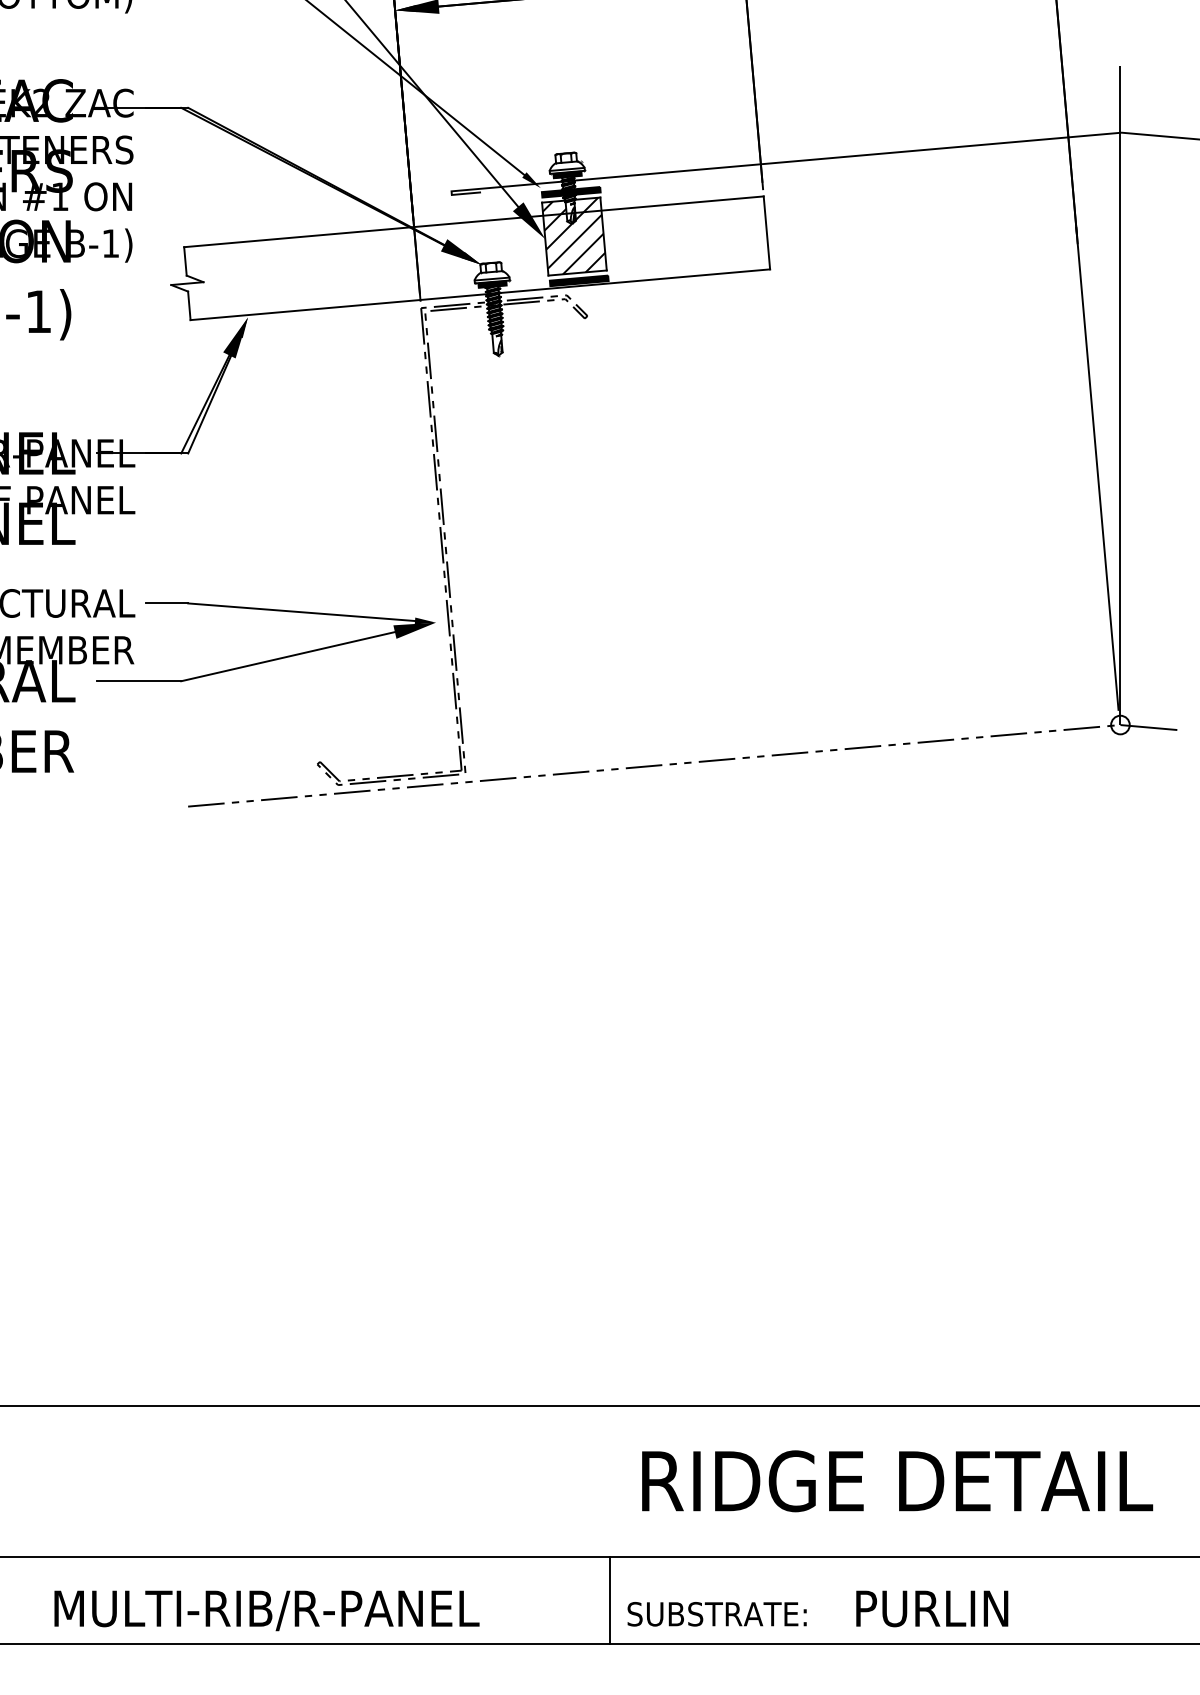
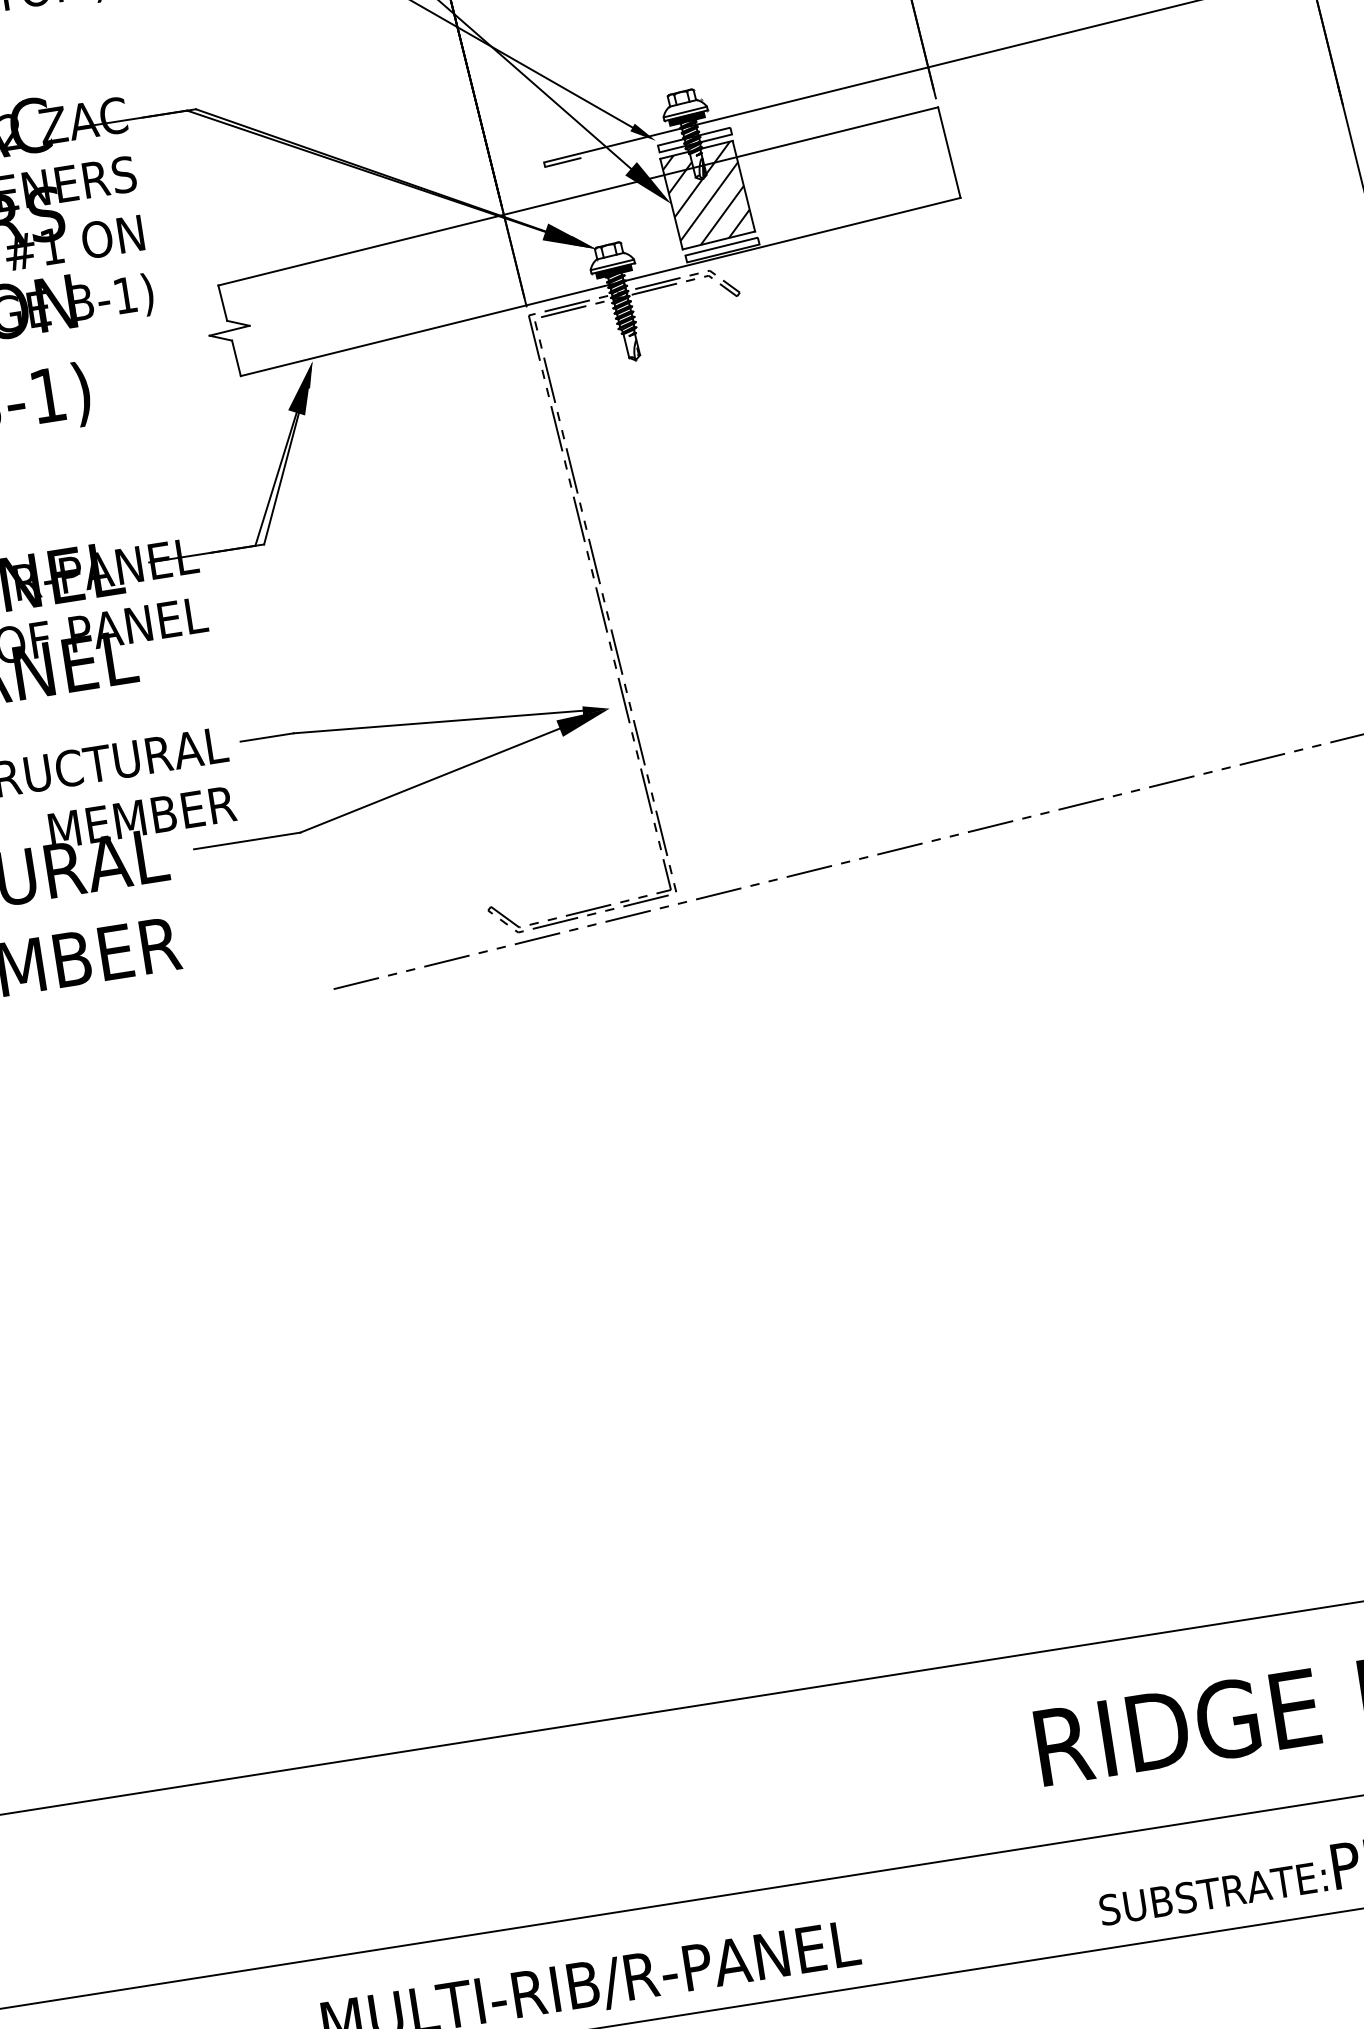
fill: (570, 192) -> (694, 140), removed
fill: (578, 280) -> (721, 249), removed
line: (610, 1600) -> (1022, 1905), removed
text: (716, 1614) -> (1212, 1893), moved

